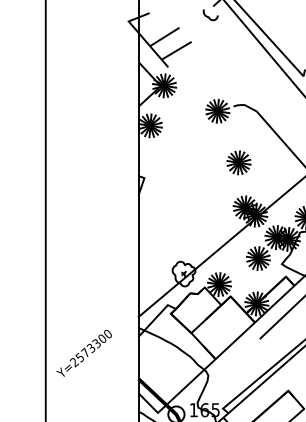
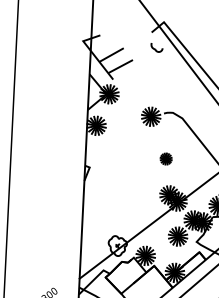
part: (210, 15) -> (156, 48), moved
part: (238, 162) -> (165, 158), size x0.6

